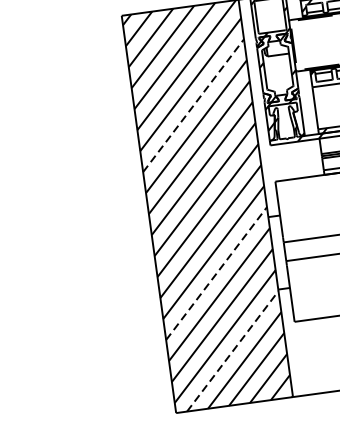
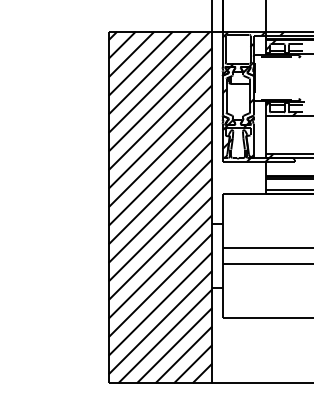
line: (193, 104) -> (160, 117), dashed -> solid
line: (216, 273) -> (160, 266), dashed -> solid
line: (232, 350) -> (165, 335), dashed -> solid

